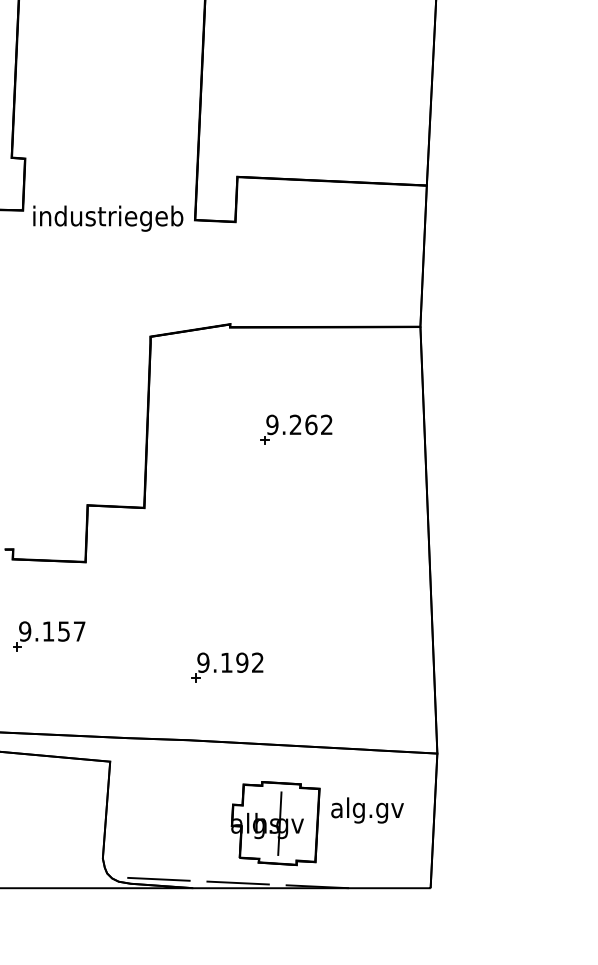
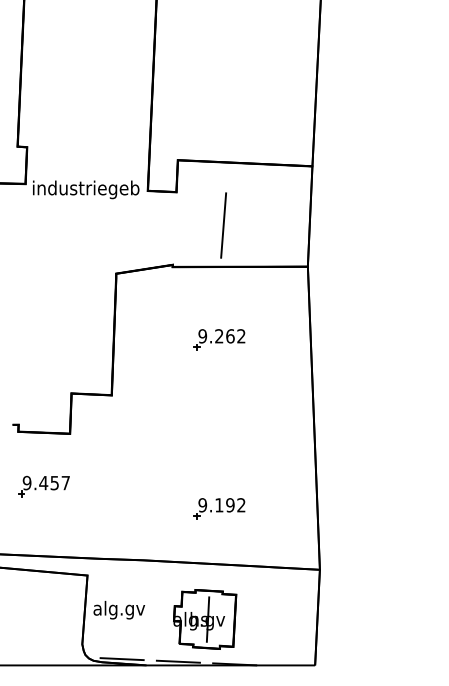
line: (301, 268) -> (223, 225), added
text: (48, 632) -> (43, 483), 9.157 -> 9.457
part: (226, 667) -> (219, 508), moved
text: (366, 810) -> (118, 610), moved

